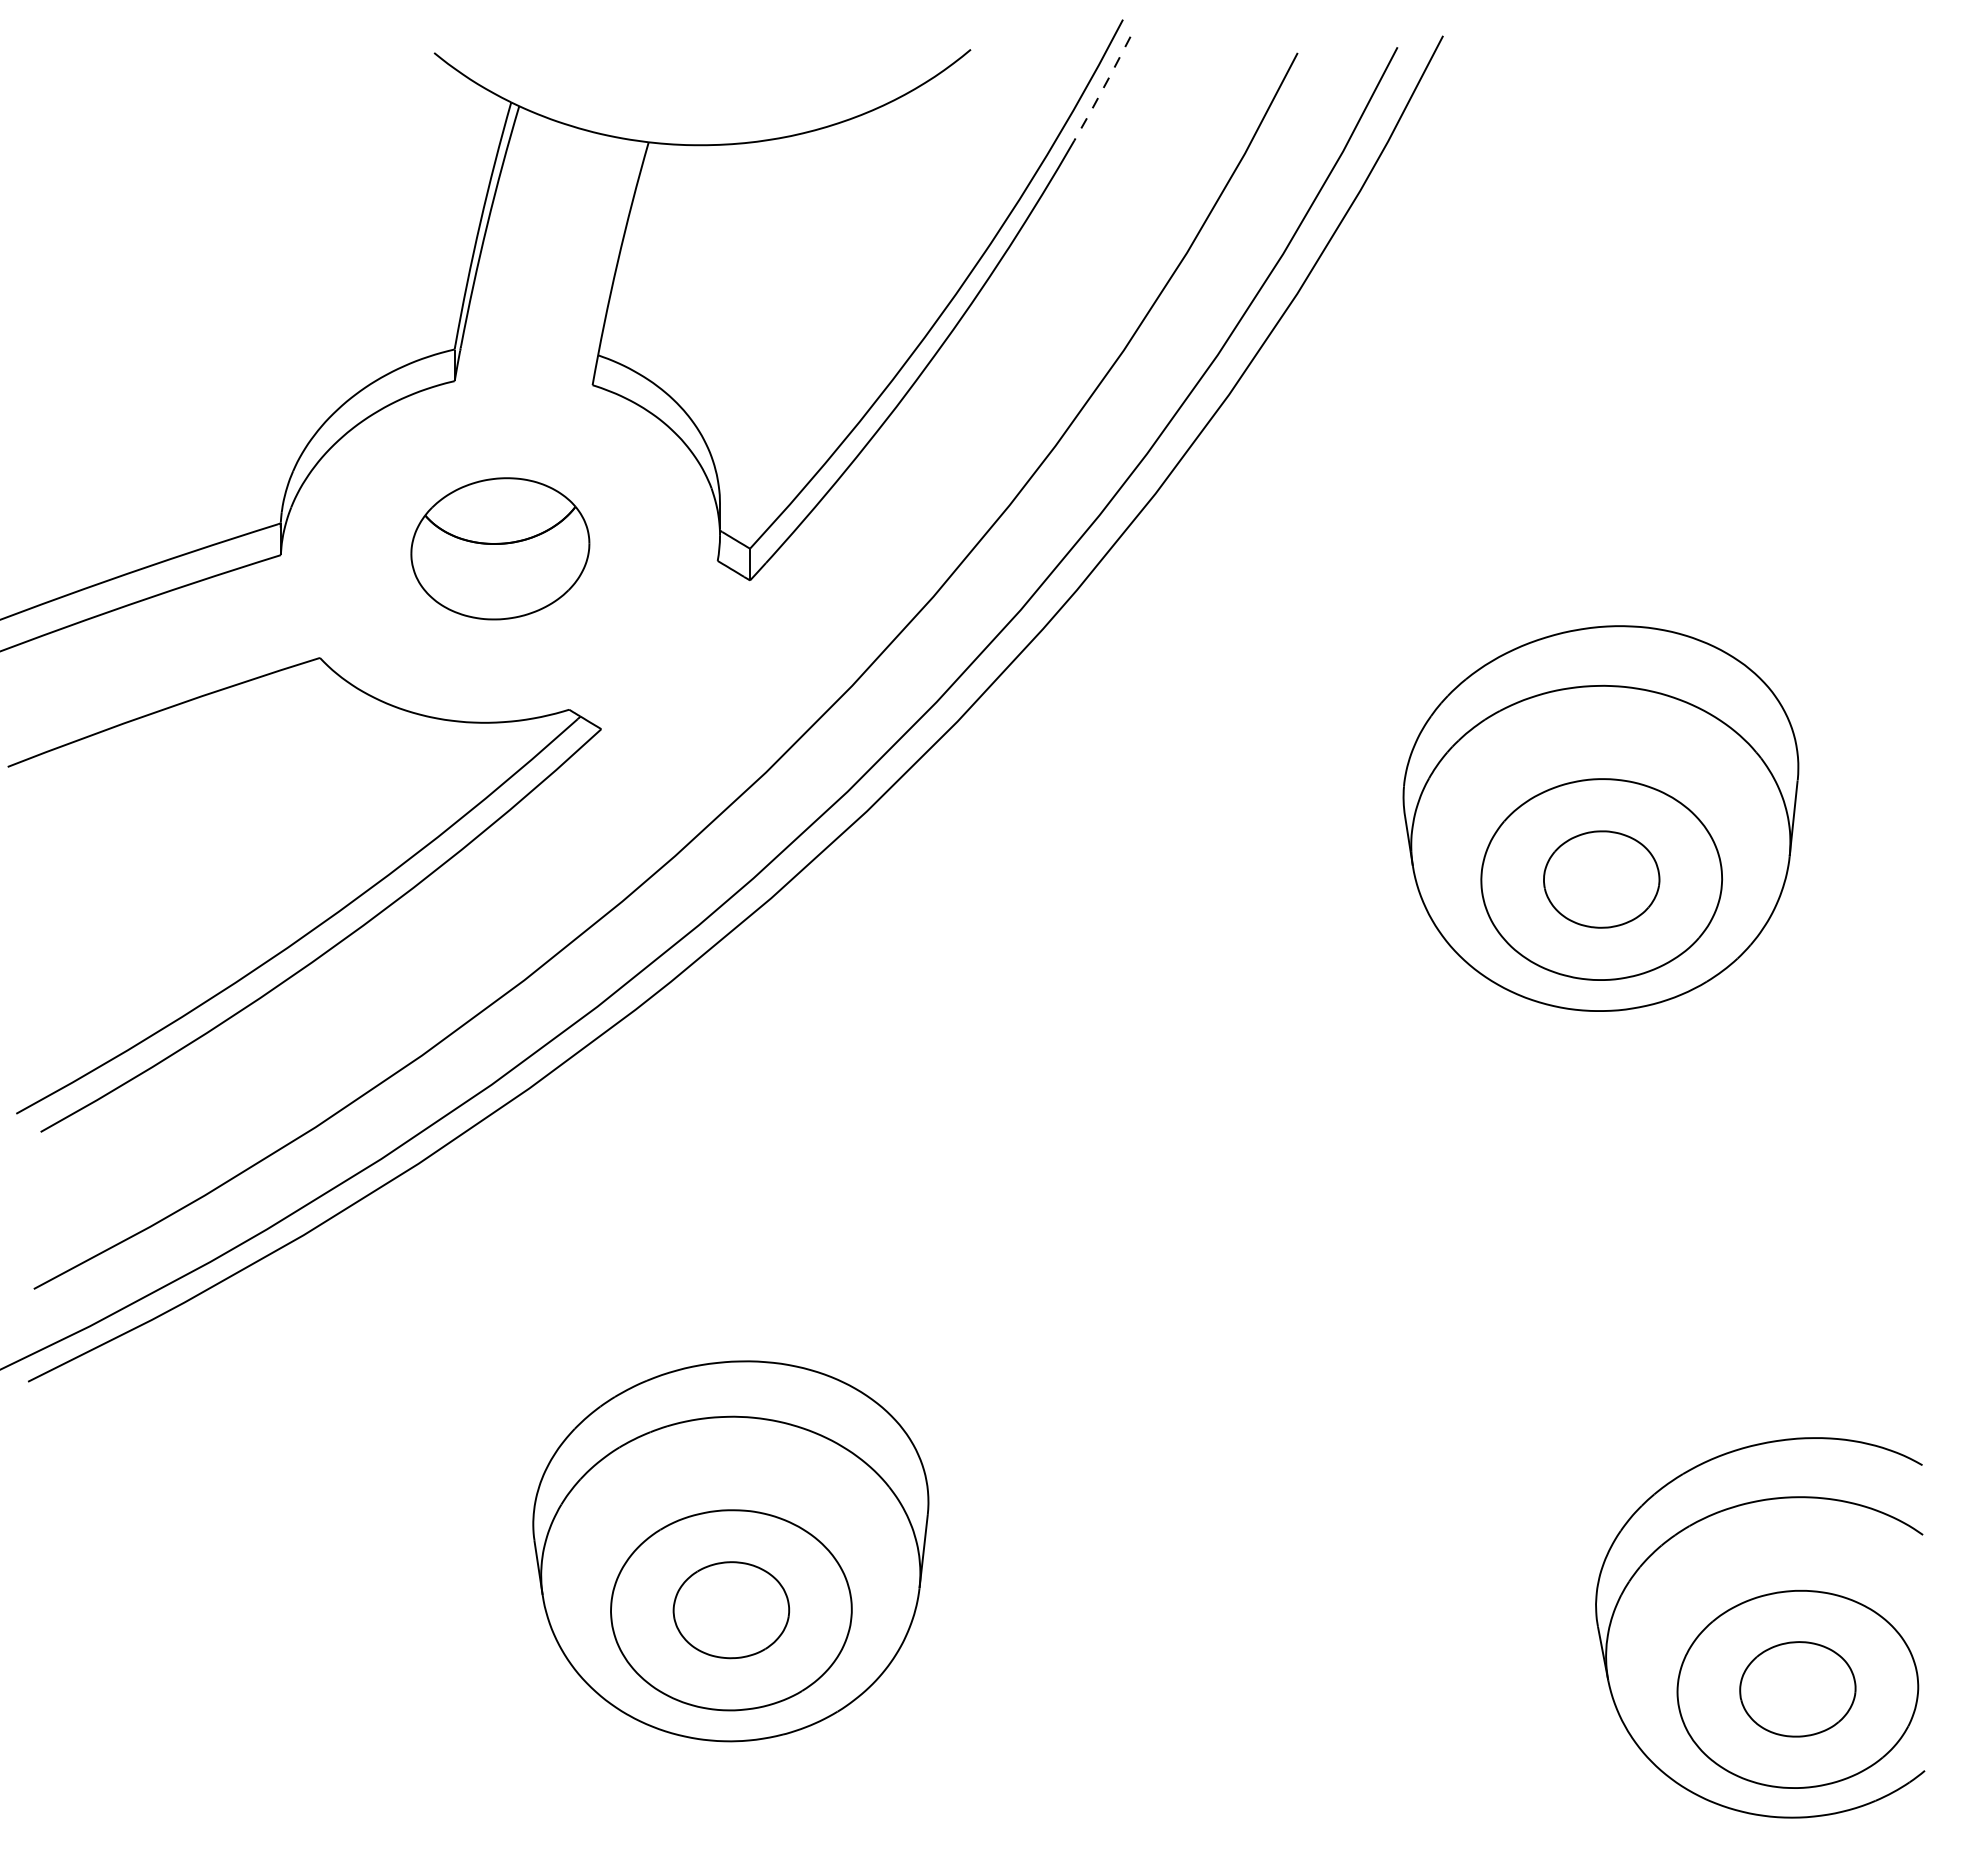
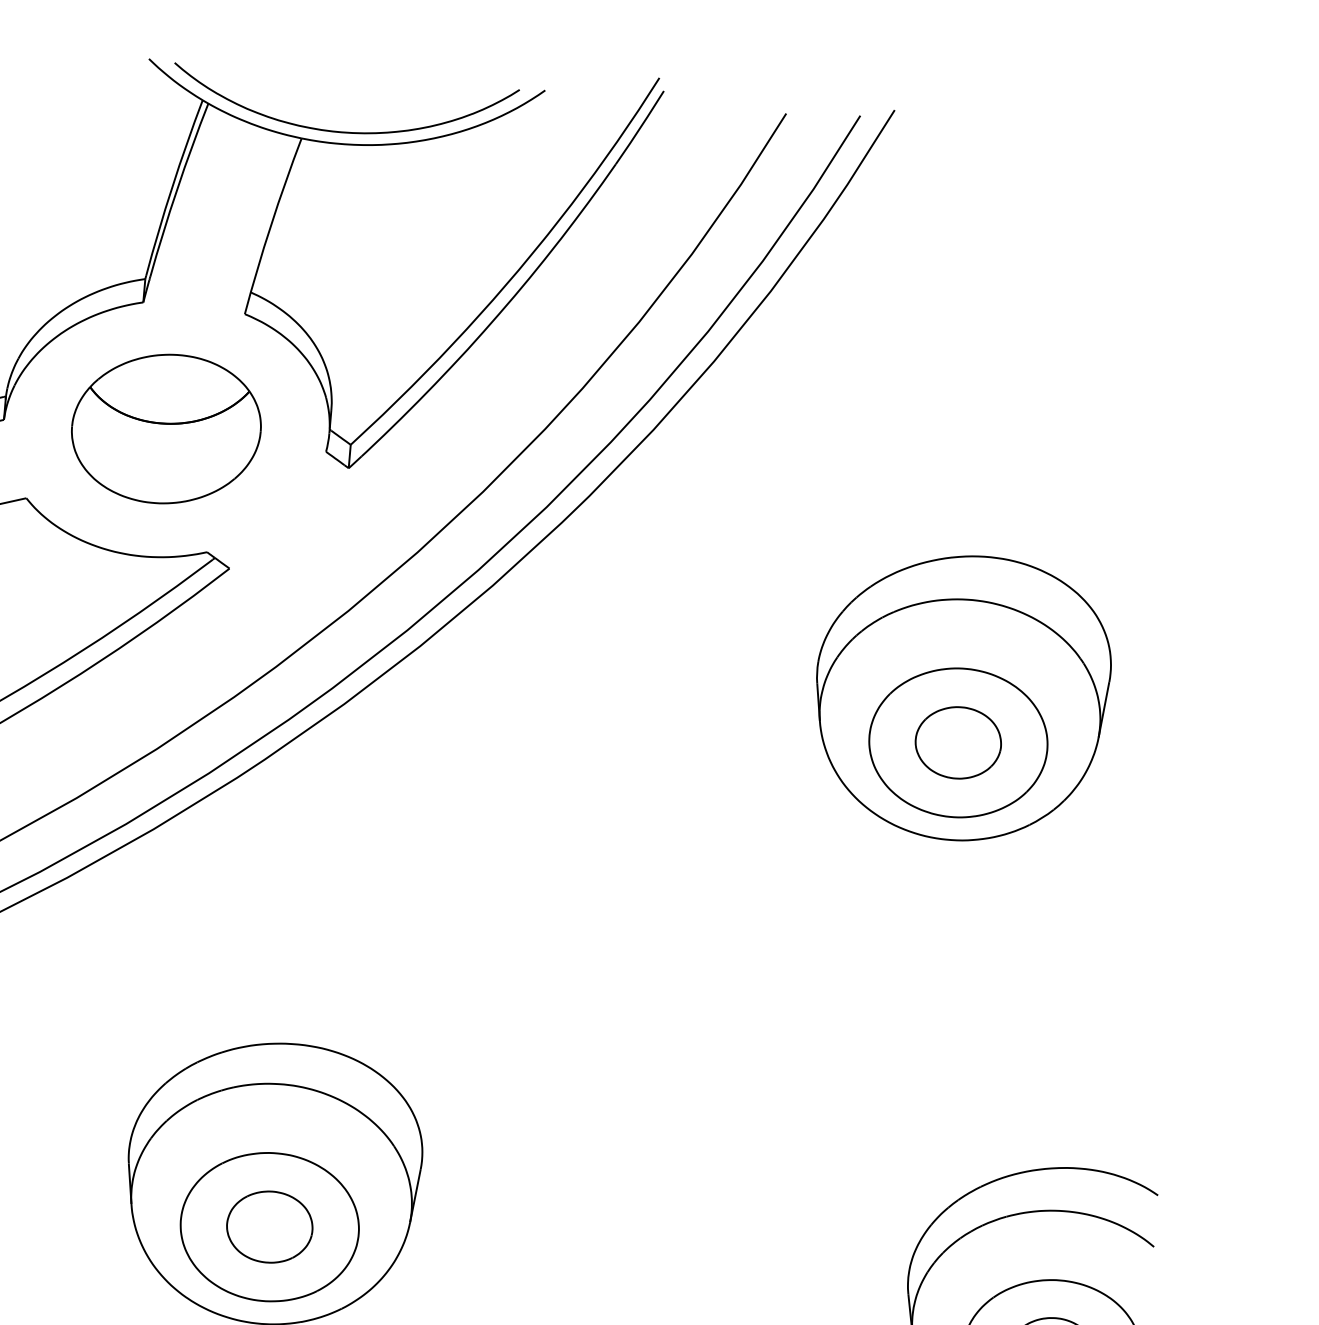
line: (1102, 89) -> (639, 128), dashed -> solid
curve: (702, 128) -> (342, 131), added
part: (500, 548) -> (166, 428), size x1.43

